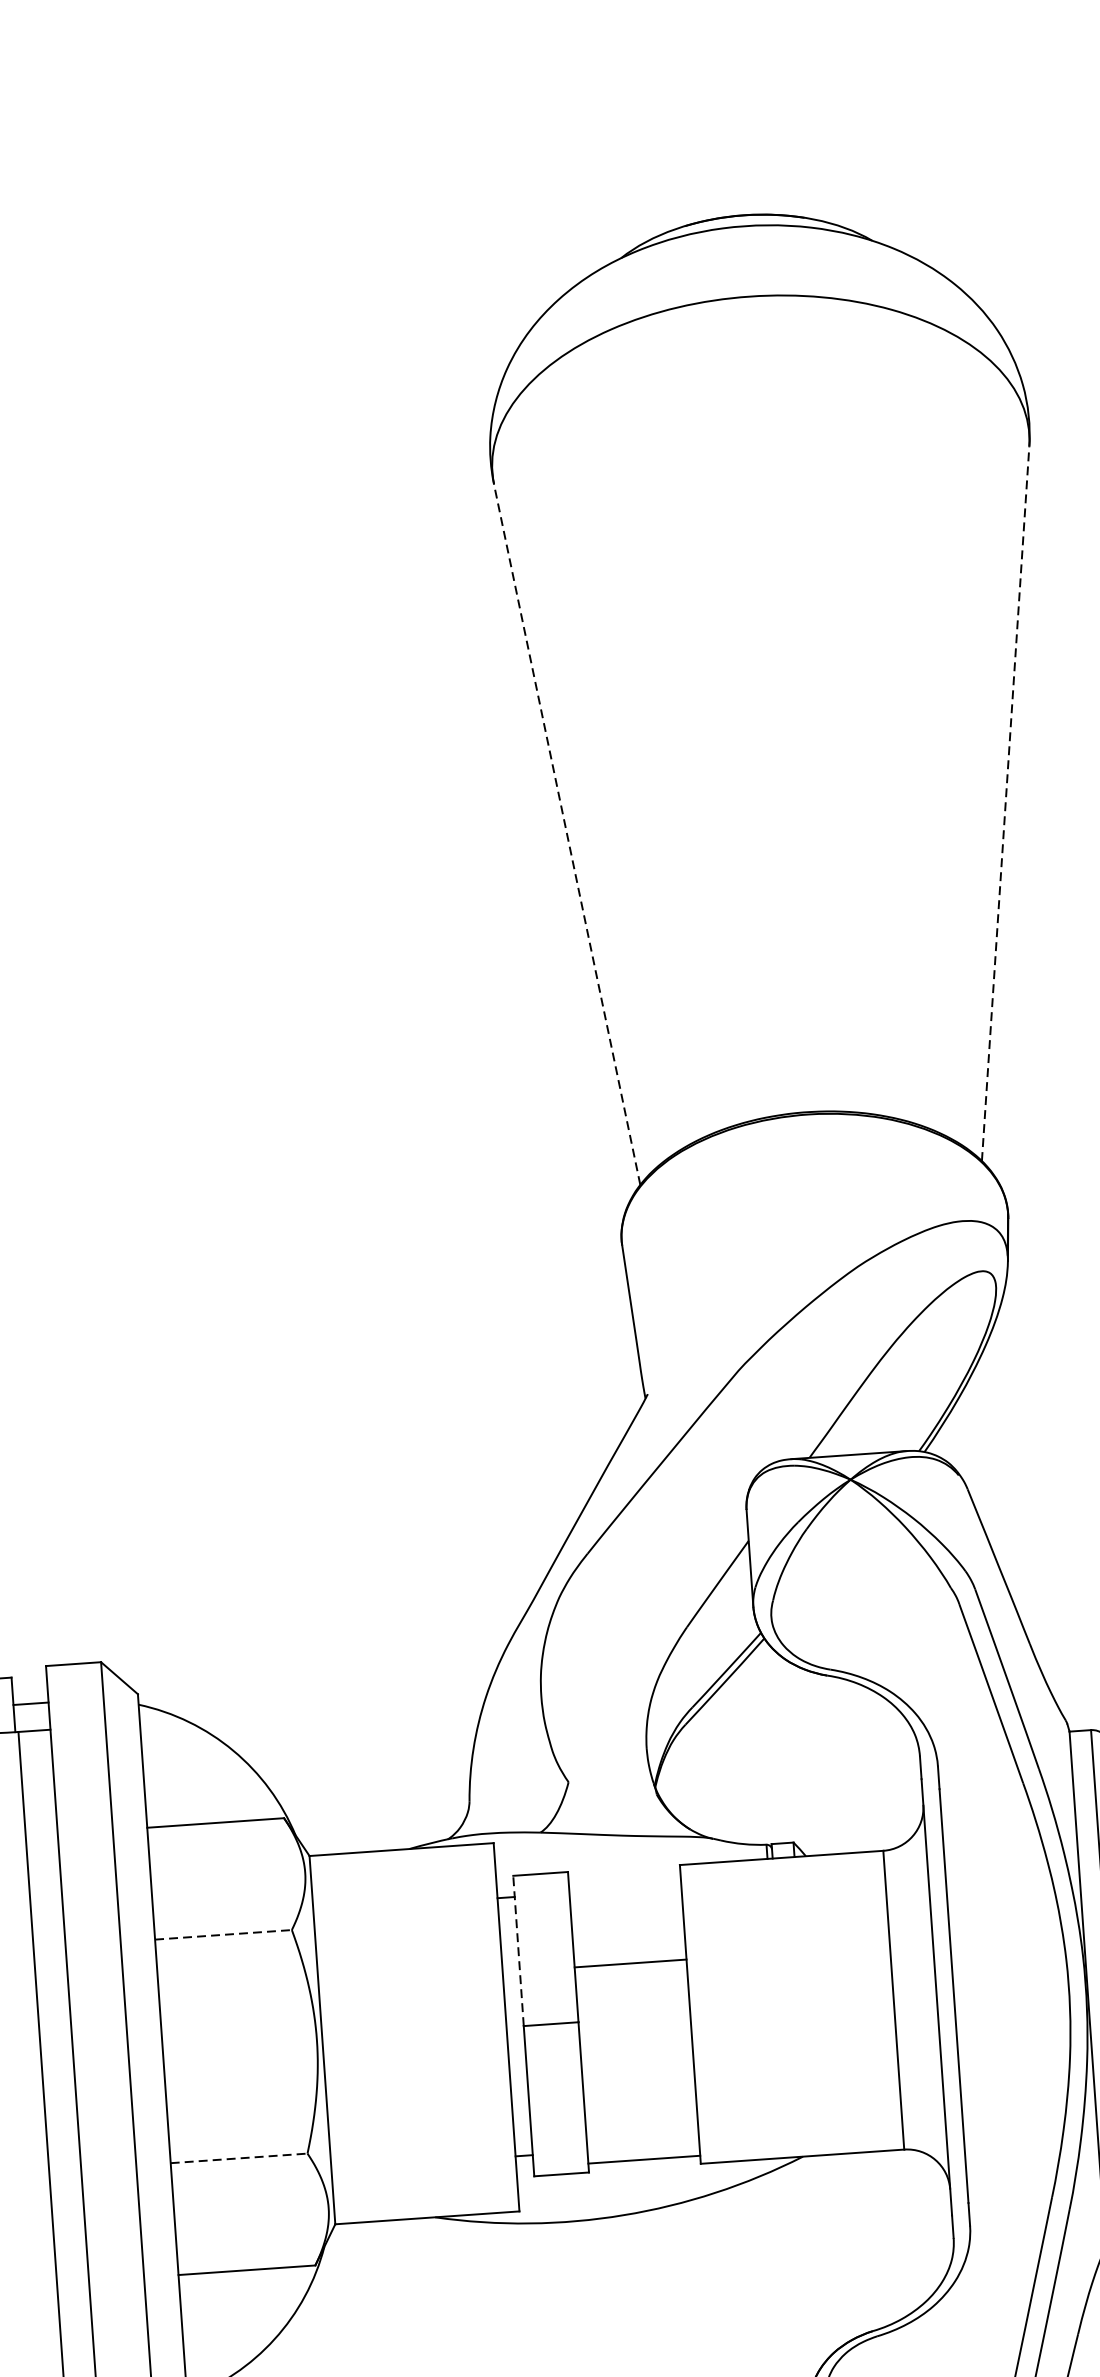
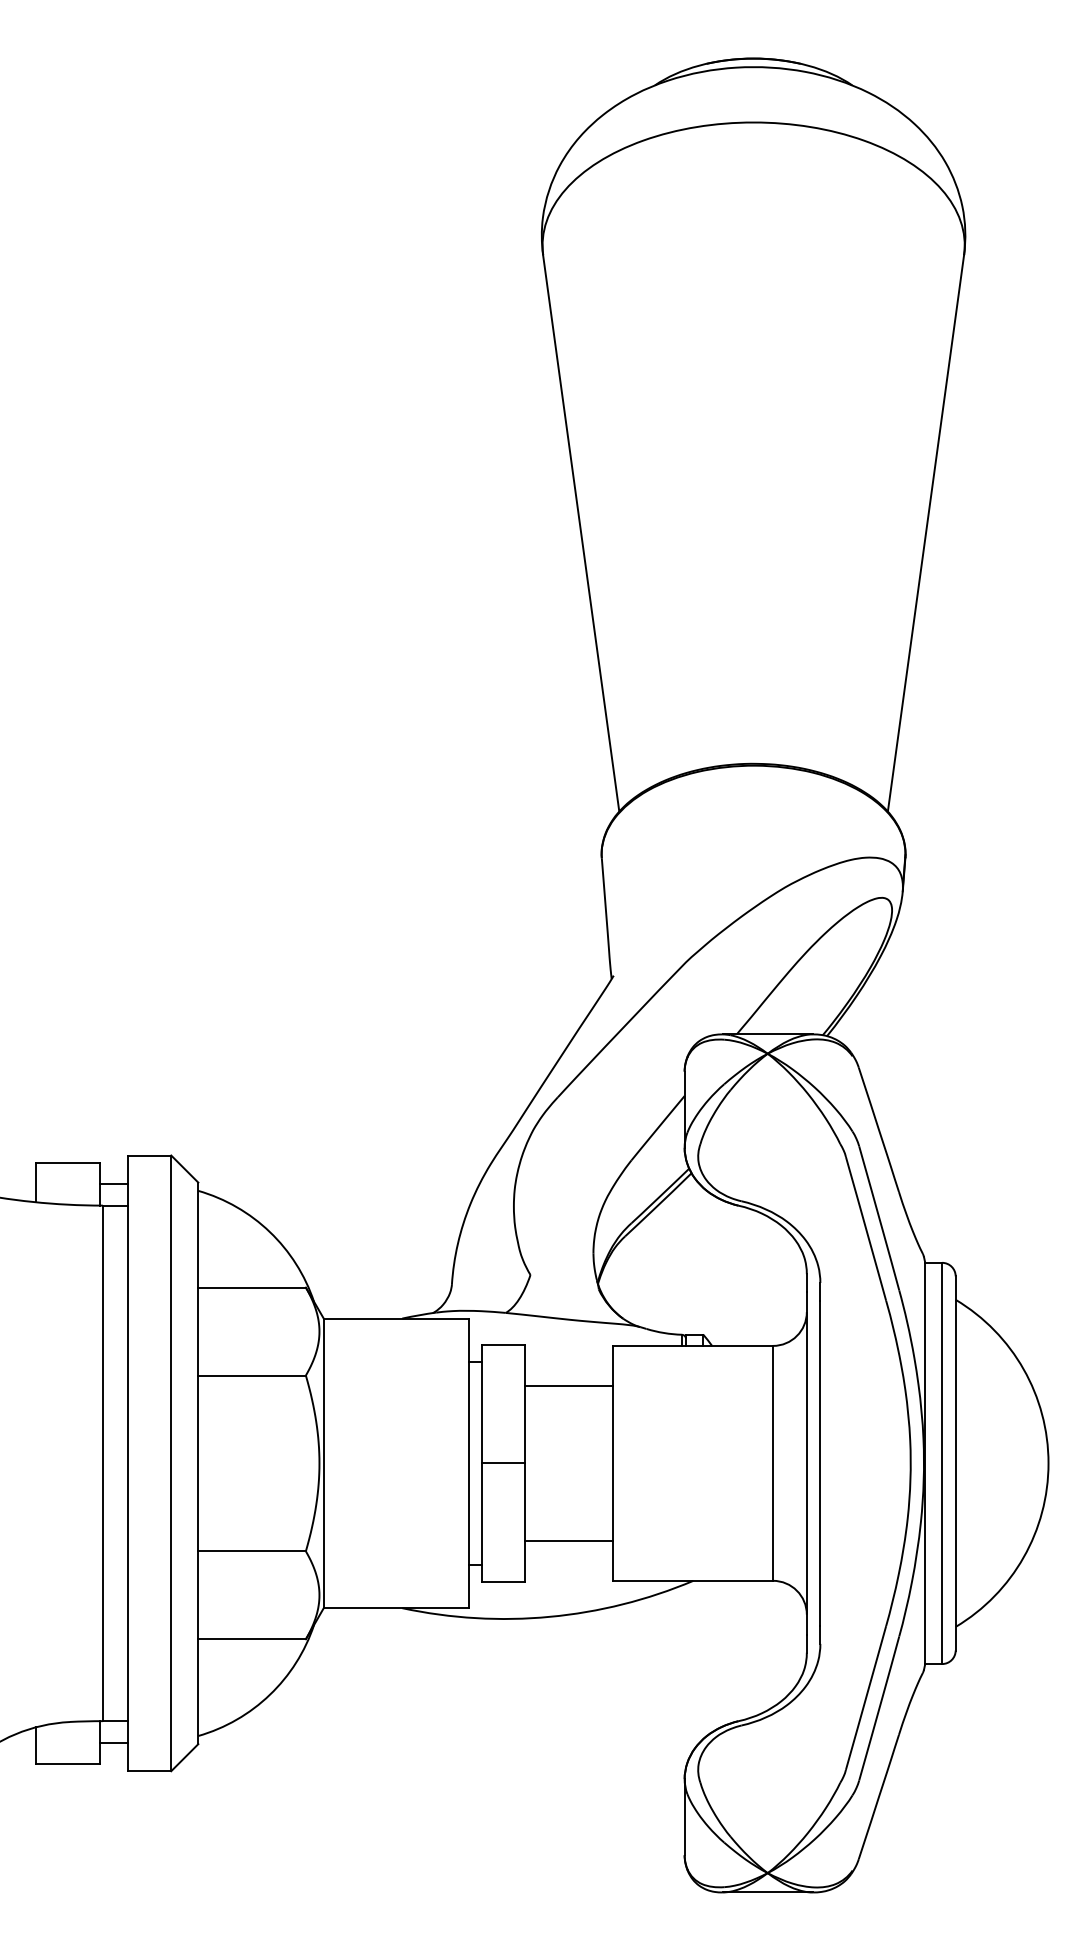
line: (1005, 804) -> (925, 533), dashed -> solid
line: (567, 834) -> (581, 533), dashed -> solid
line: (223, 1934) -> (252, 1375), dashed -> solid
line: (518, 1949) -> (482, 1403), dashed -> solid
line: (631, 1963) -> (569, 1386), moved
line: (239, 2158) -> (252, 1551), dashed -> solid
line: (644, 2159) -> (569, 1540), moved

